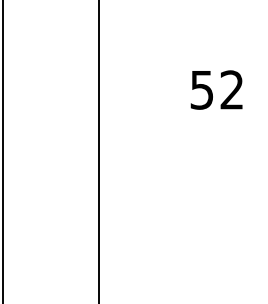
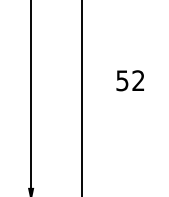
text: (215, 89) -> (129, 80), moved

